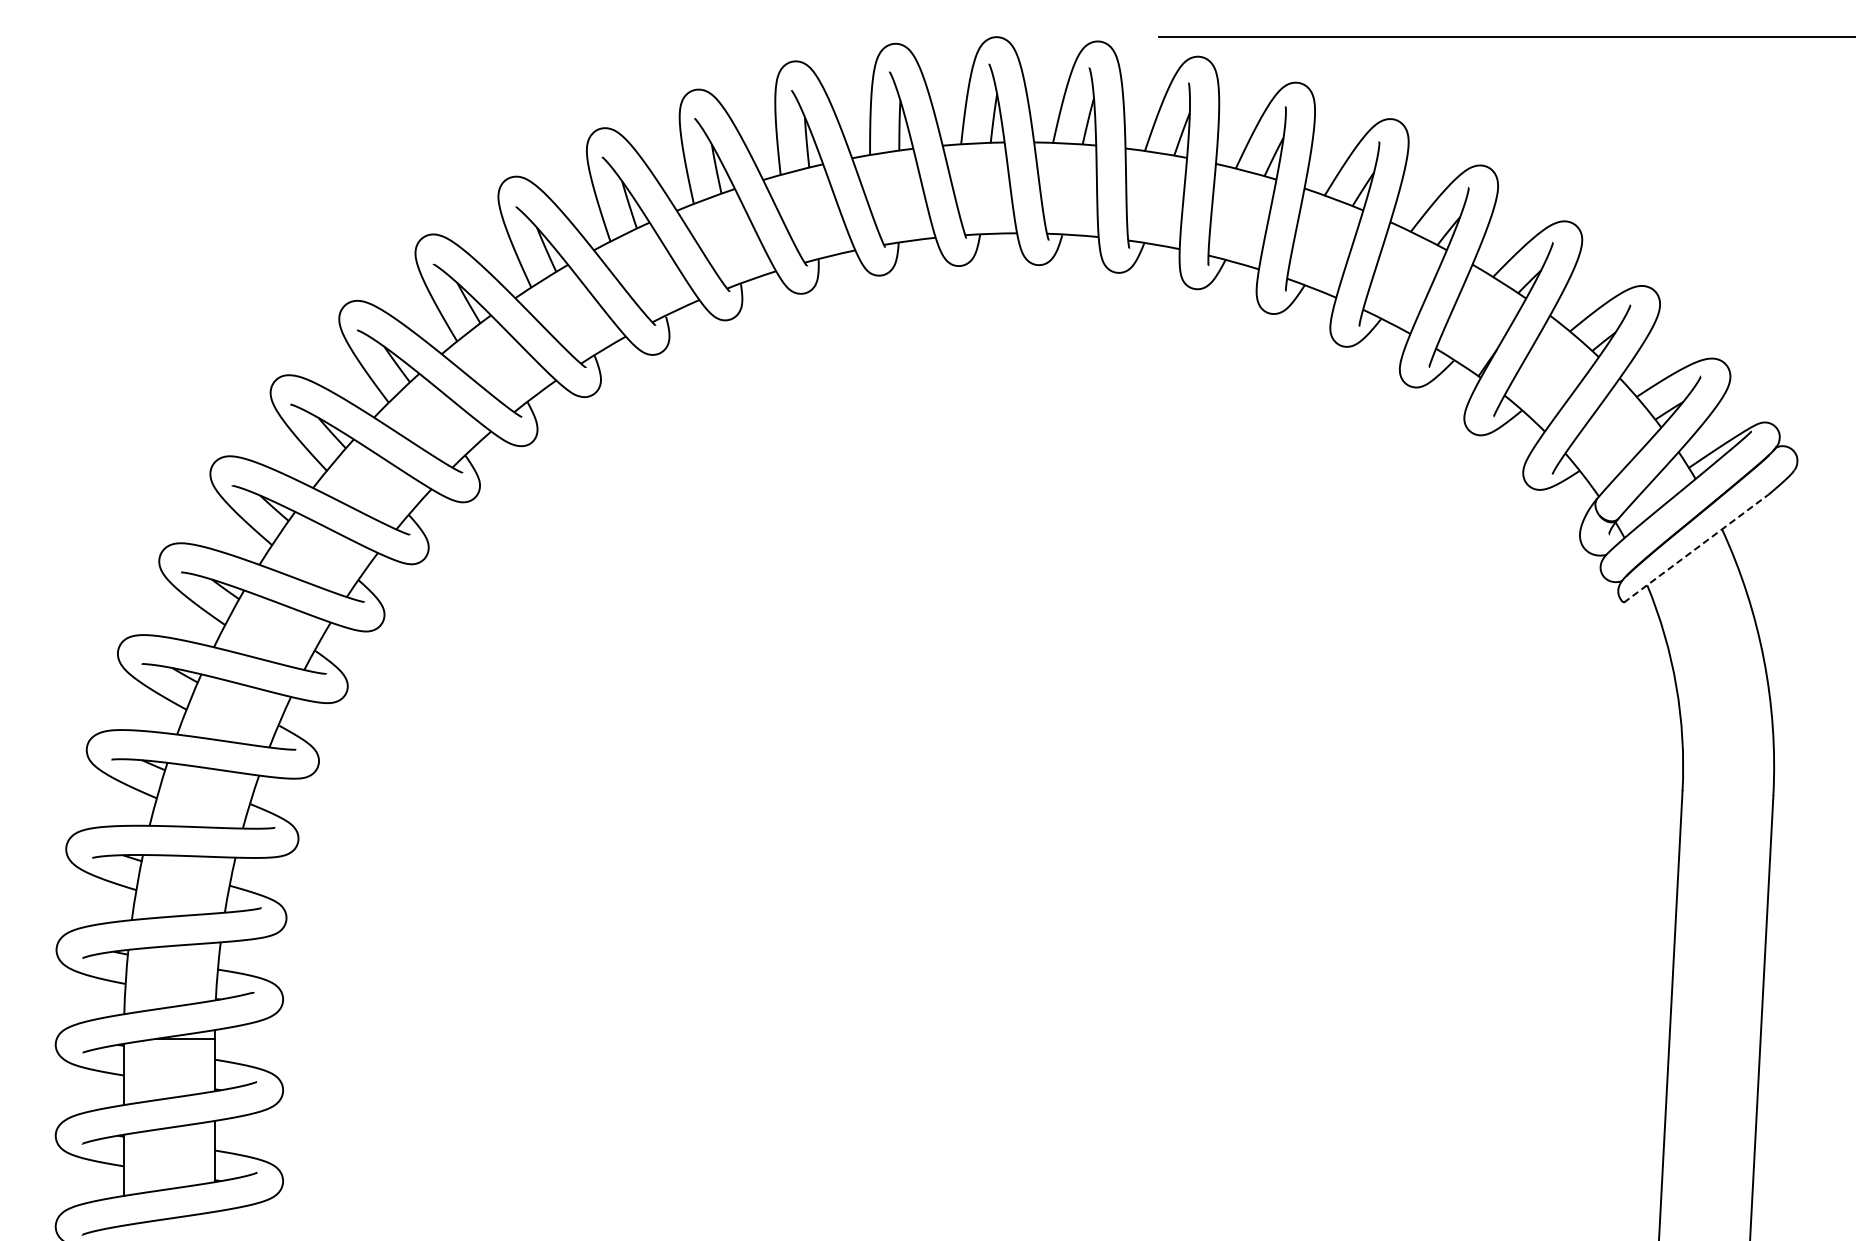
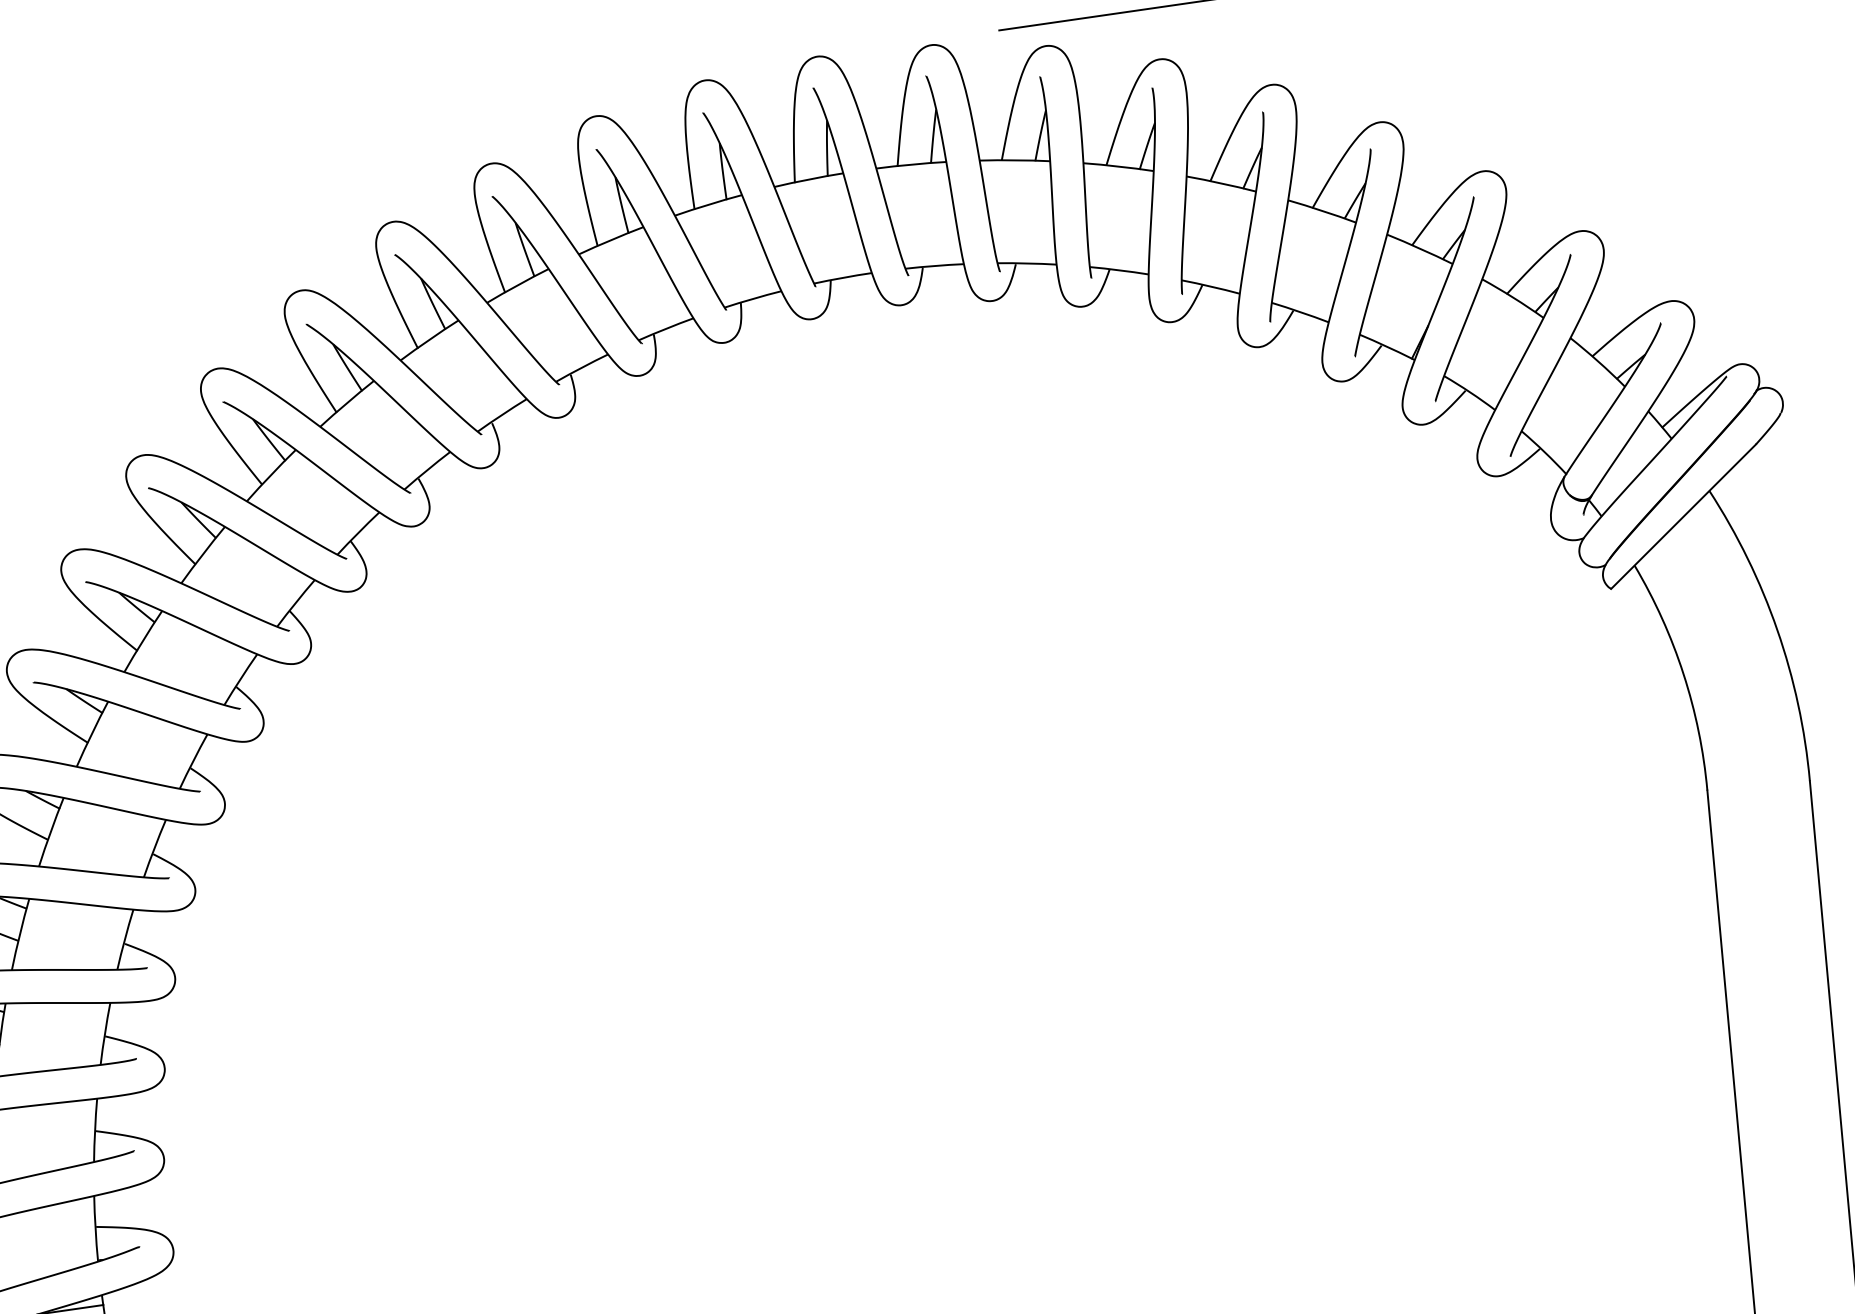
line: (1696, 548) -> (1683, 516), dashed -> solid

